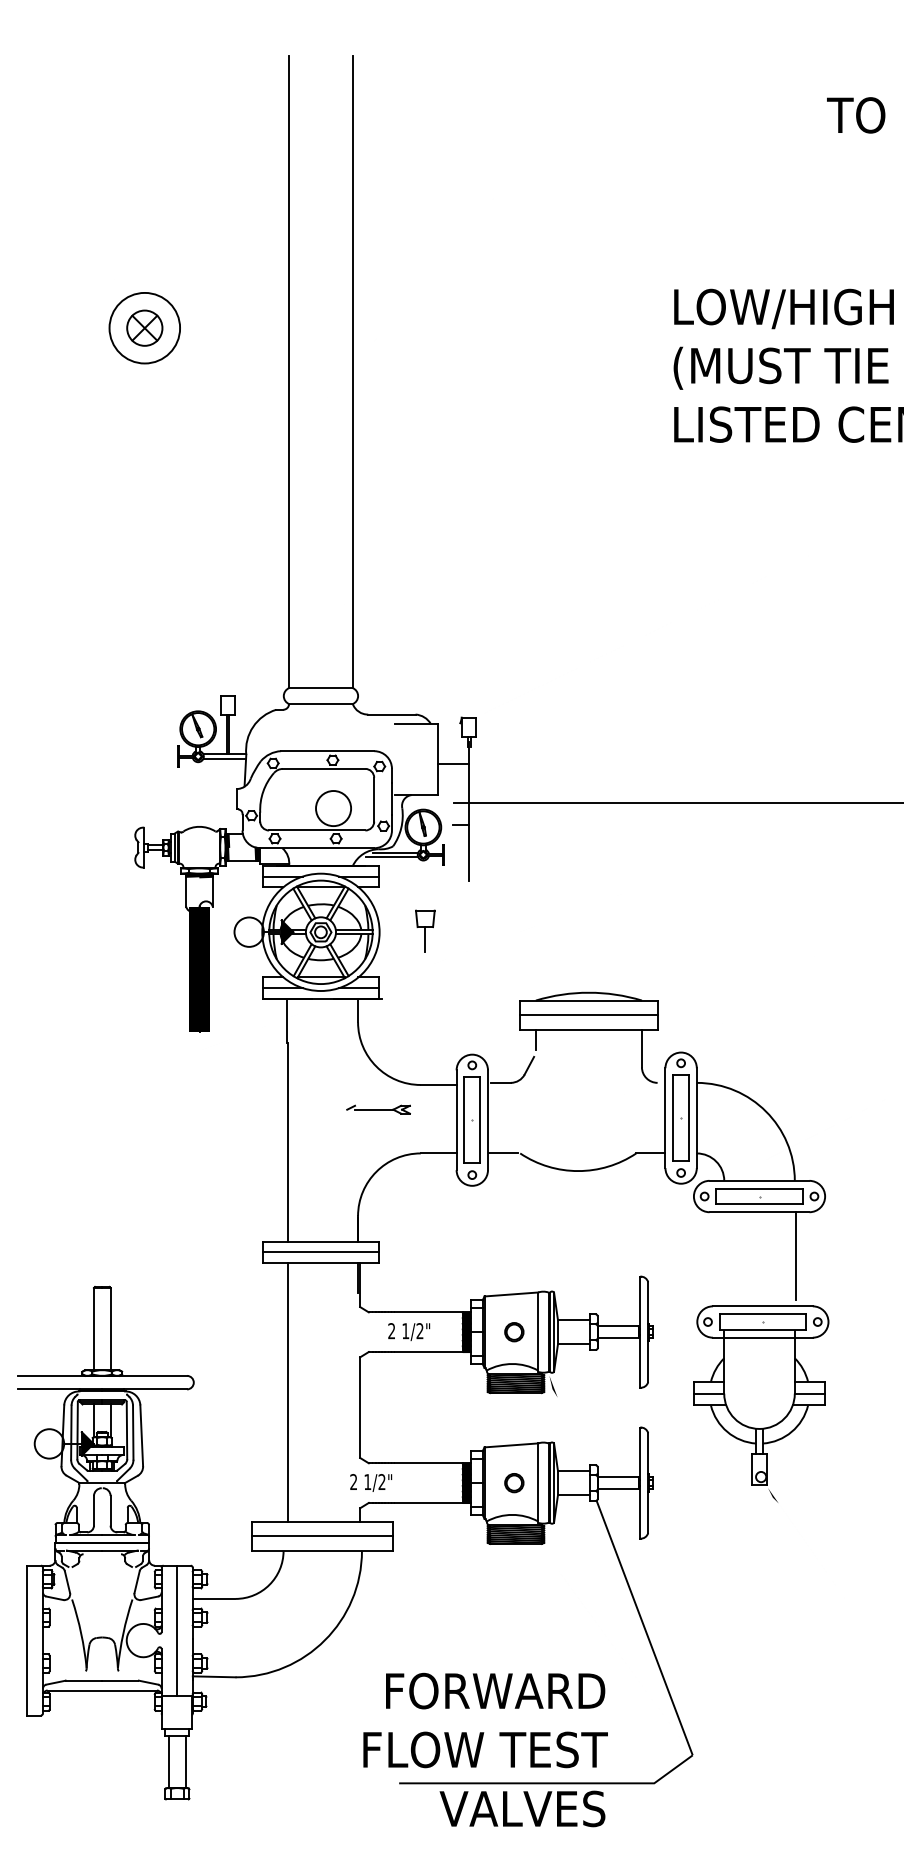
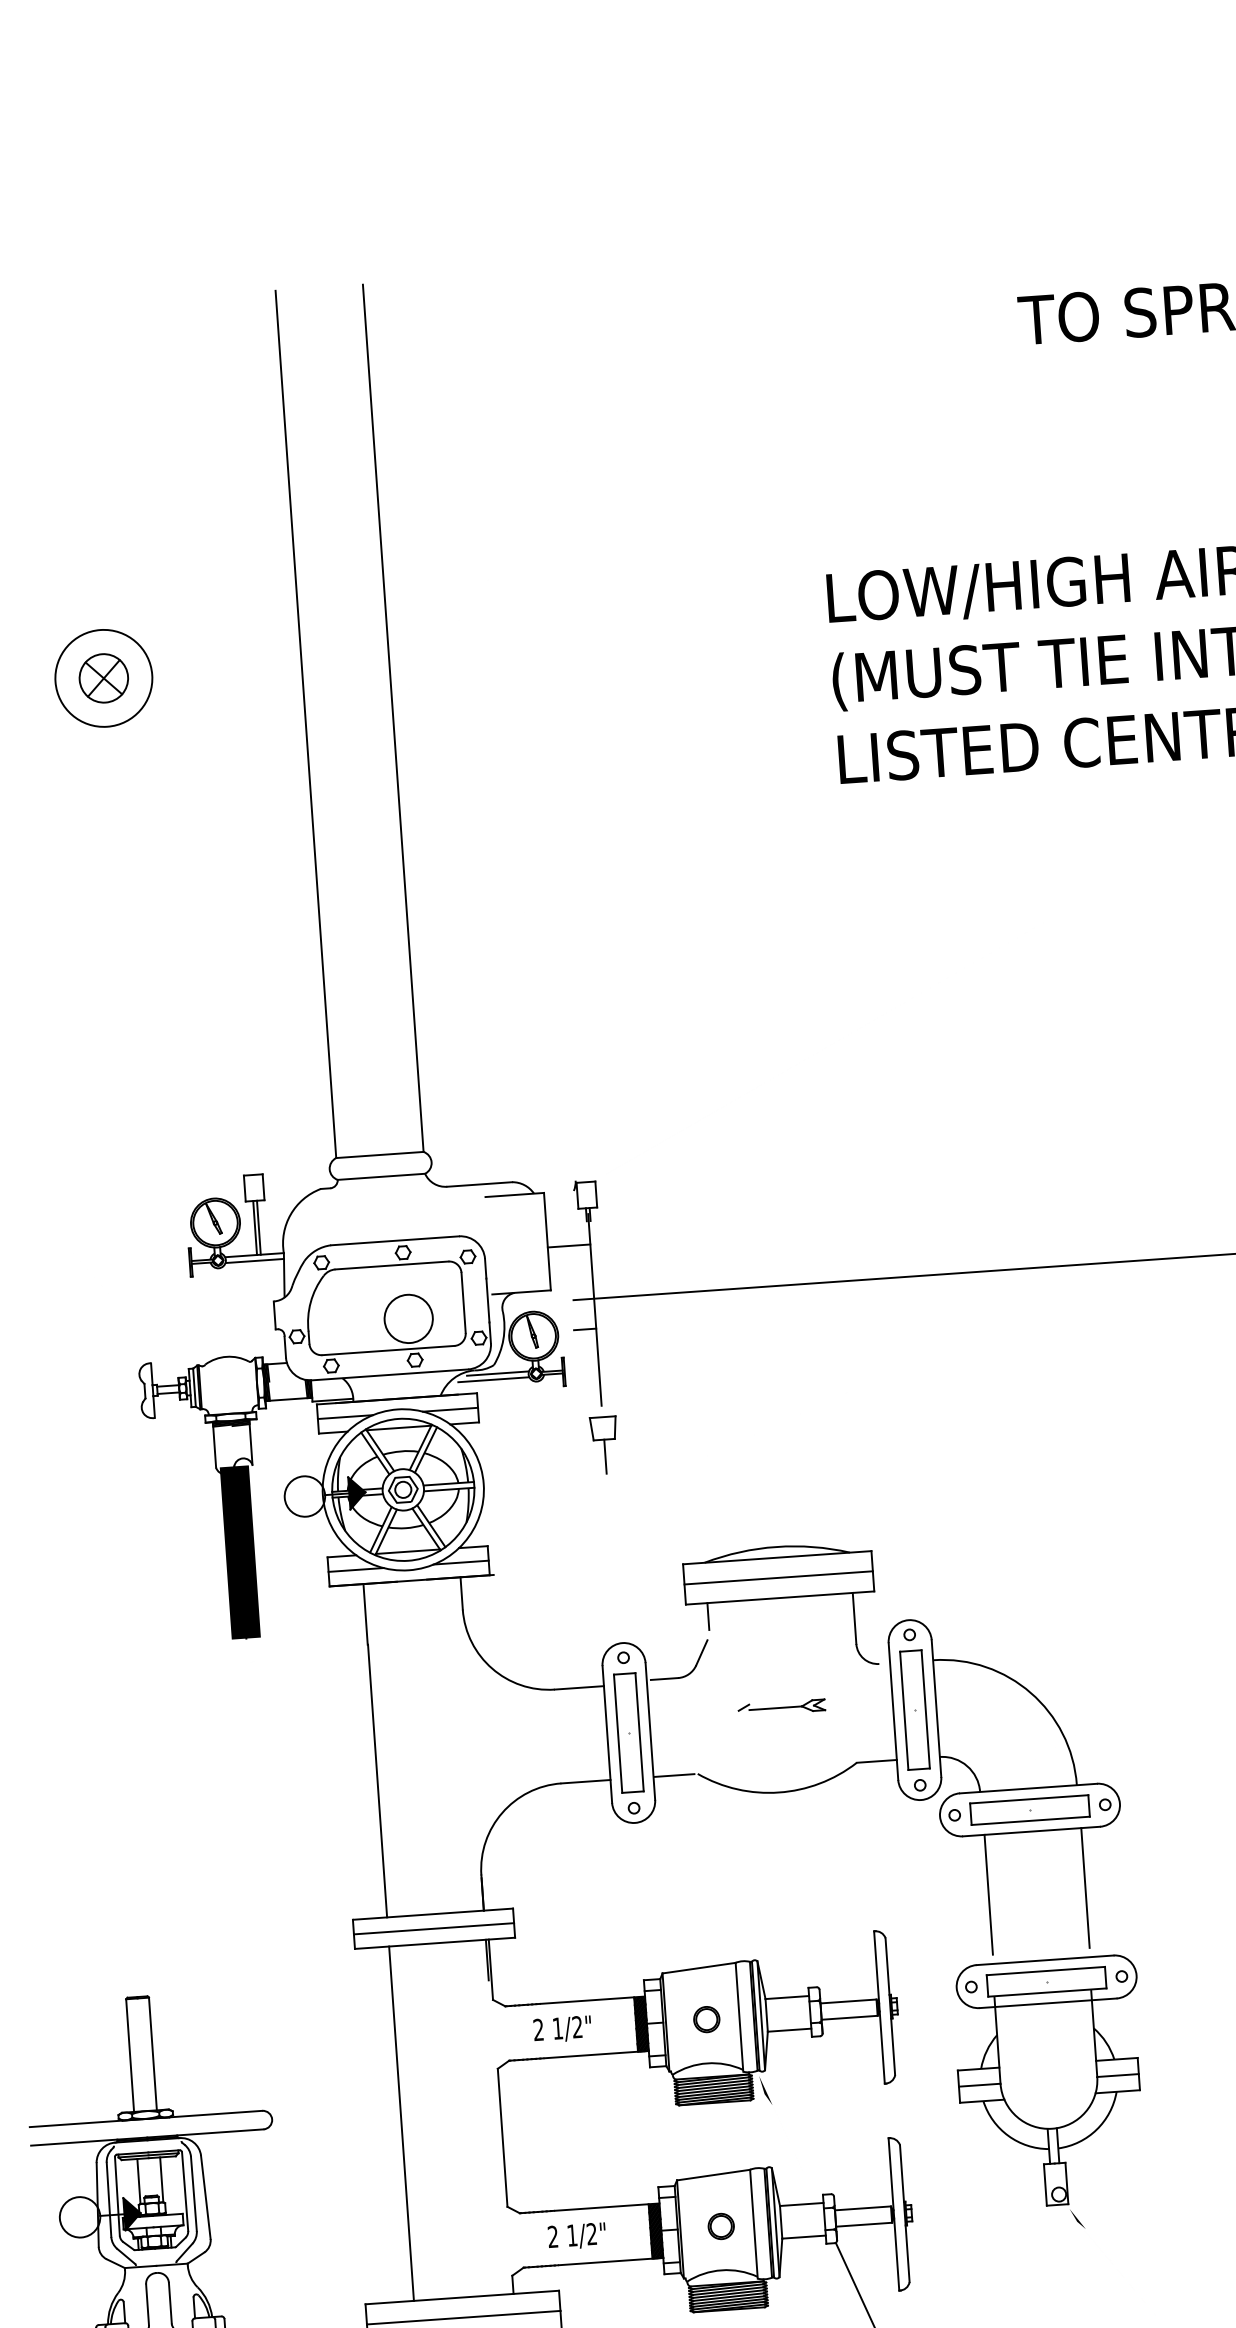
part: (425, 930) -> (604, 1444), moved
part: (378, 1109) -> (781, 1707), moved
line: (725, 1255) -> (988, 1894), added
text: (371, 1482) -> (577, 2235), moved

